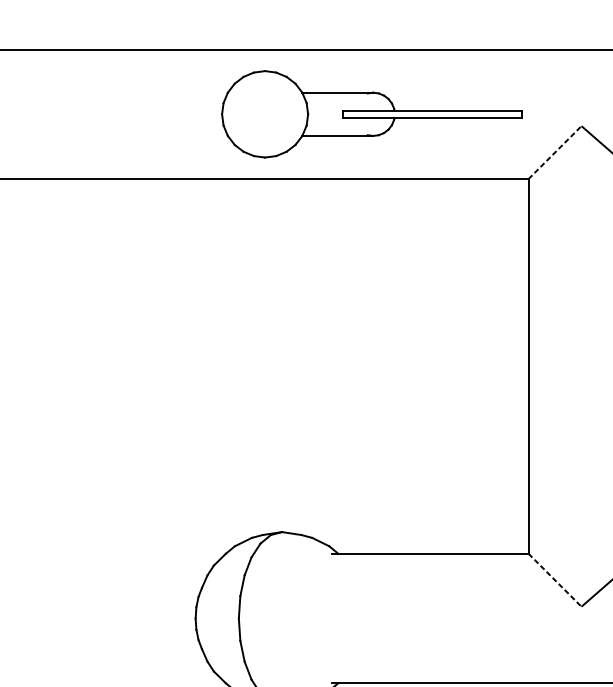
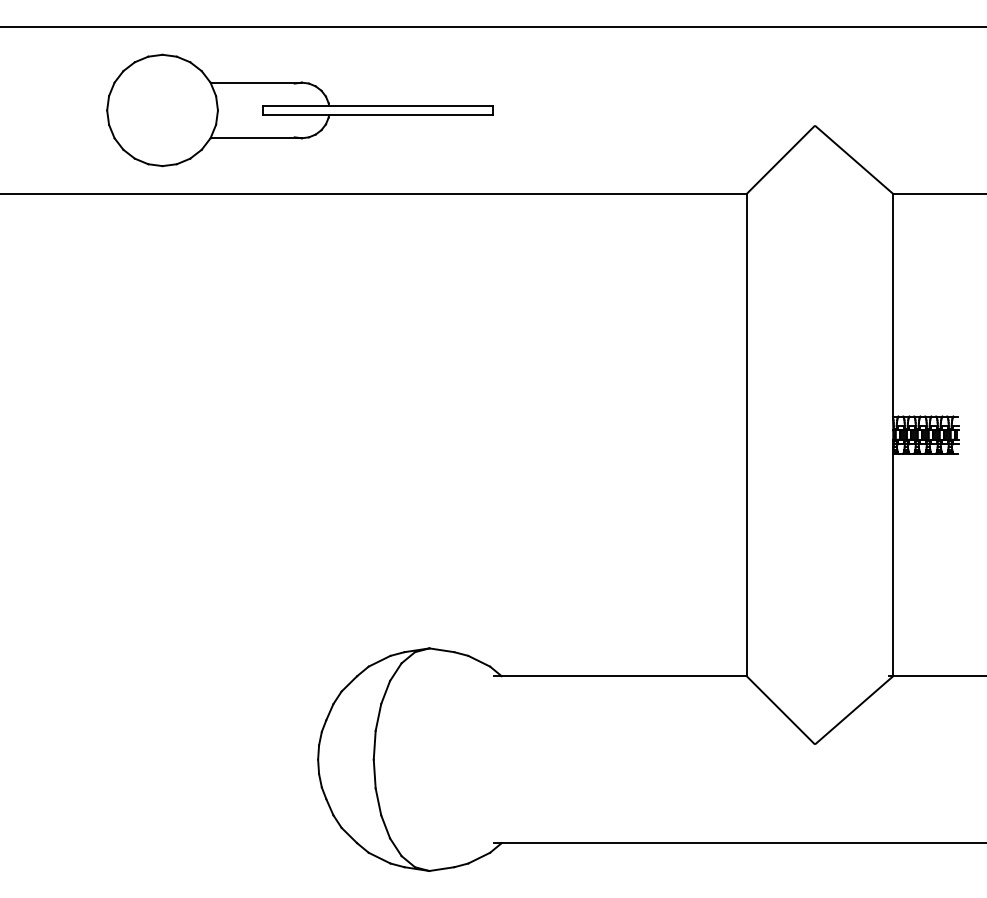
part: (371, 114) -> (299, 110), moved
line: (555, 152) -> (781, 159), dashed -> solid
line: (555, 580) -> (781, 710), dashed -> solid

